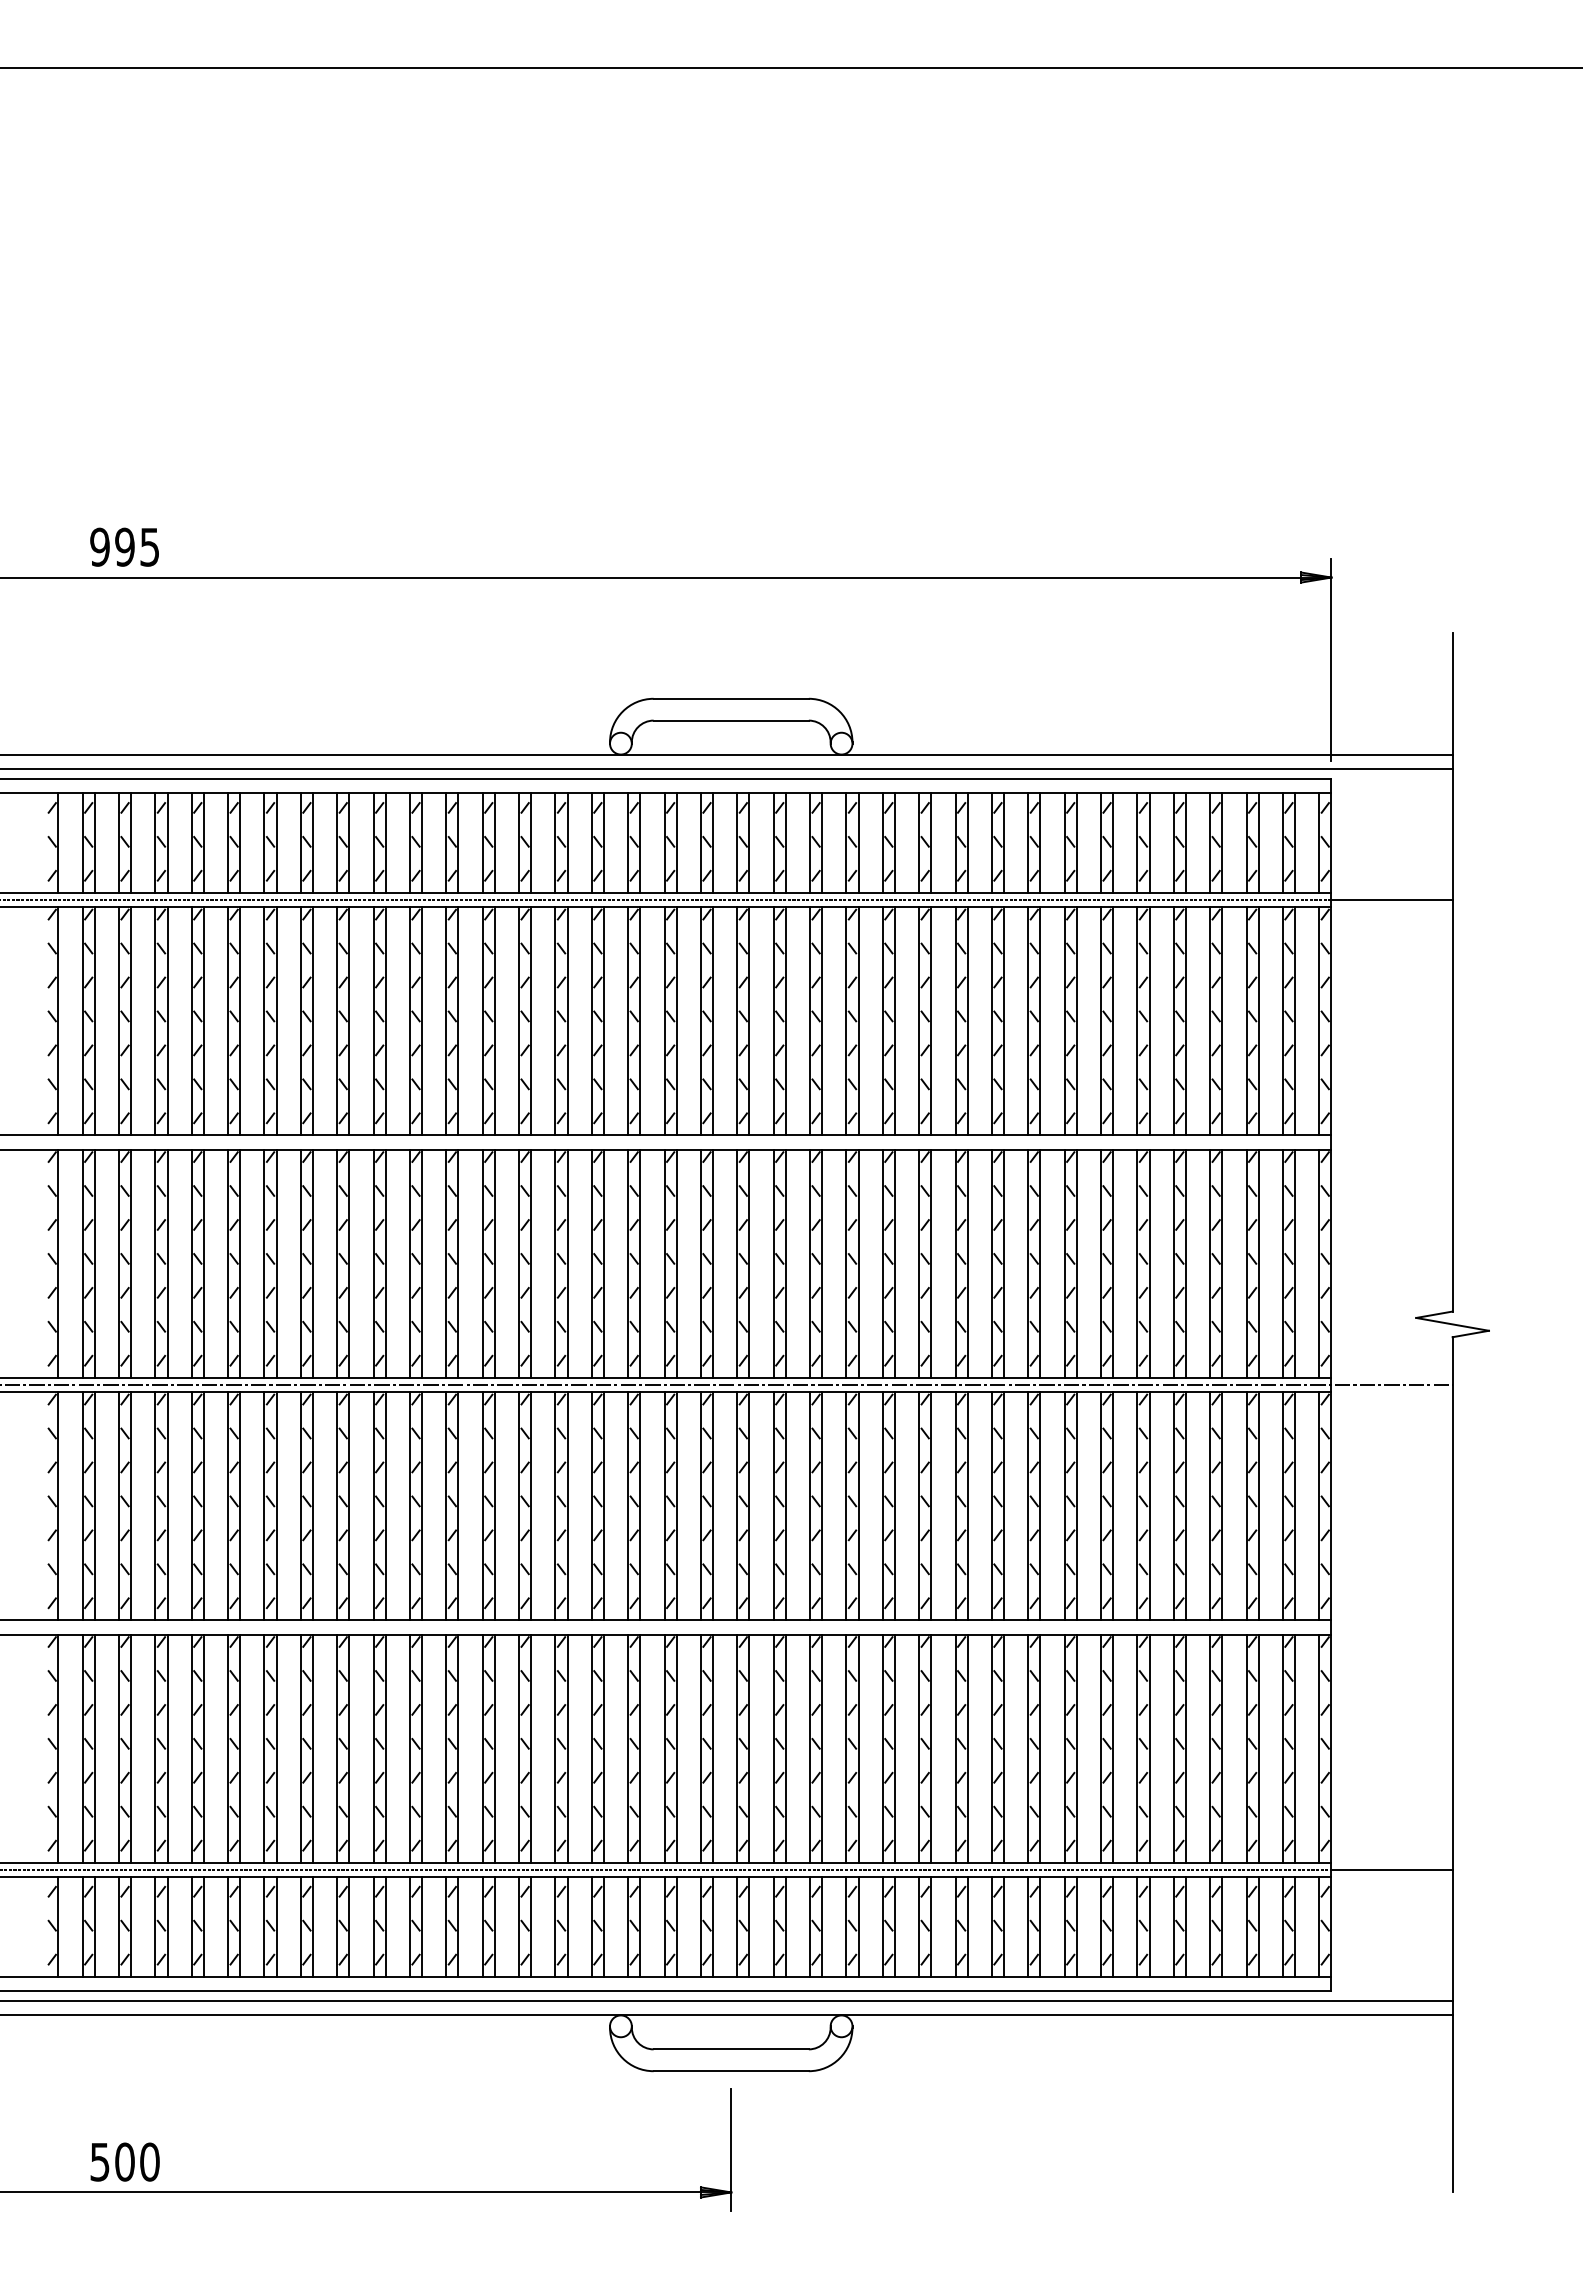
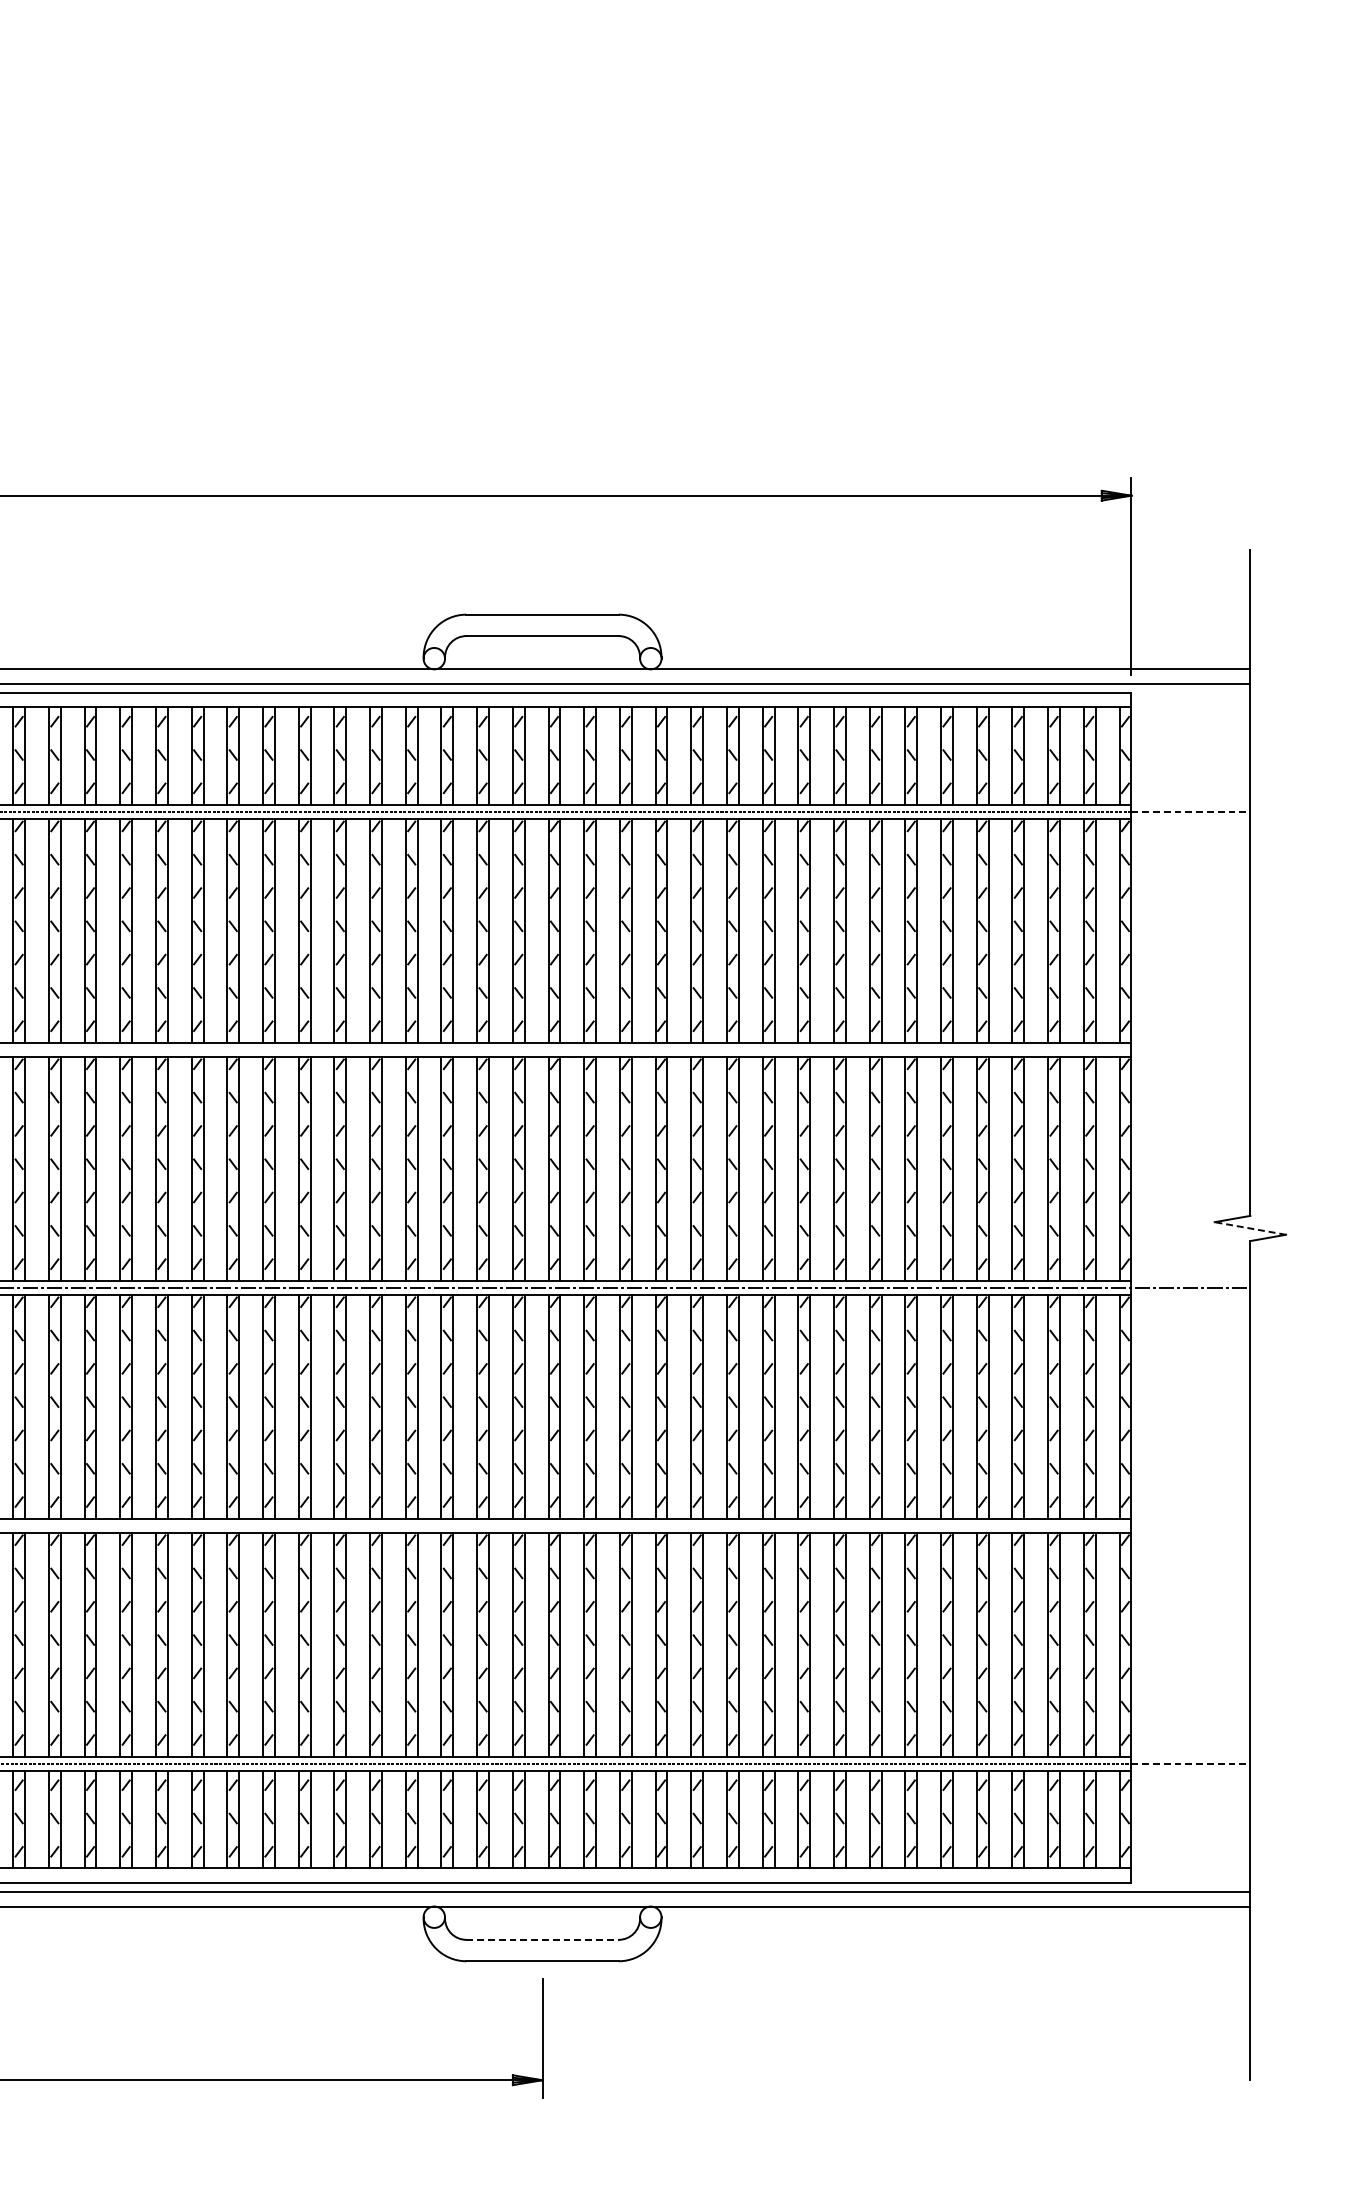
line: (1392, 900) -> (1191, 812), solid -> dashed
line: (1452, 1324) -> (1250, 1228), solid -> dashed
line: (1392, 1869) -> (1191, 1763), solid -> dashed
line: (731, 2049) -> (542, 1939), solid -> dashed

